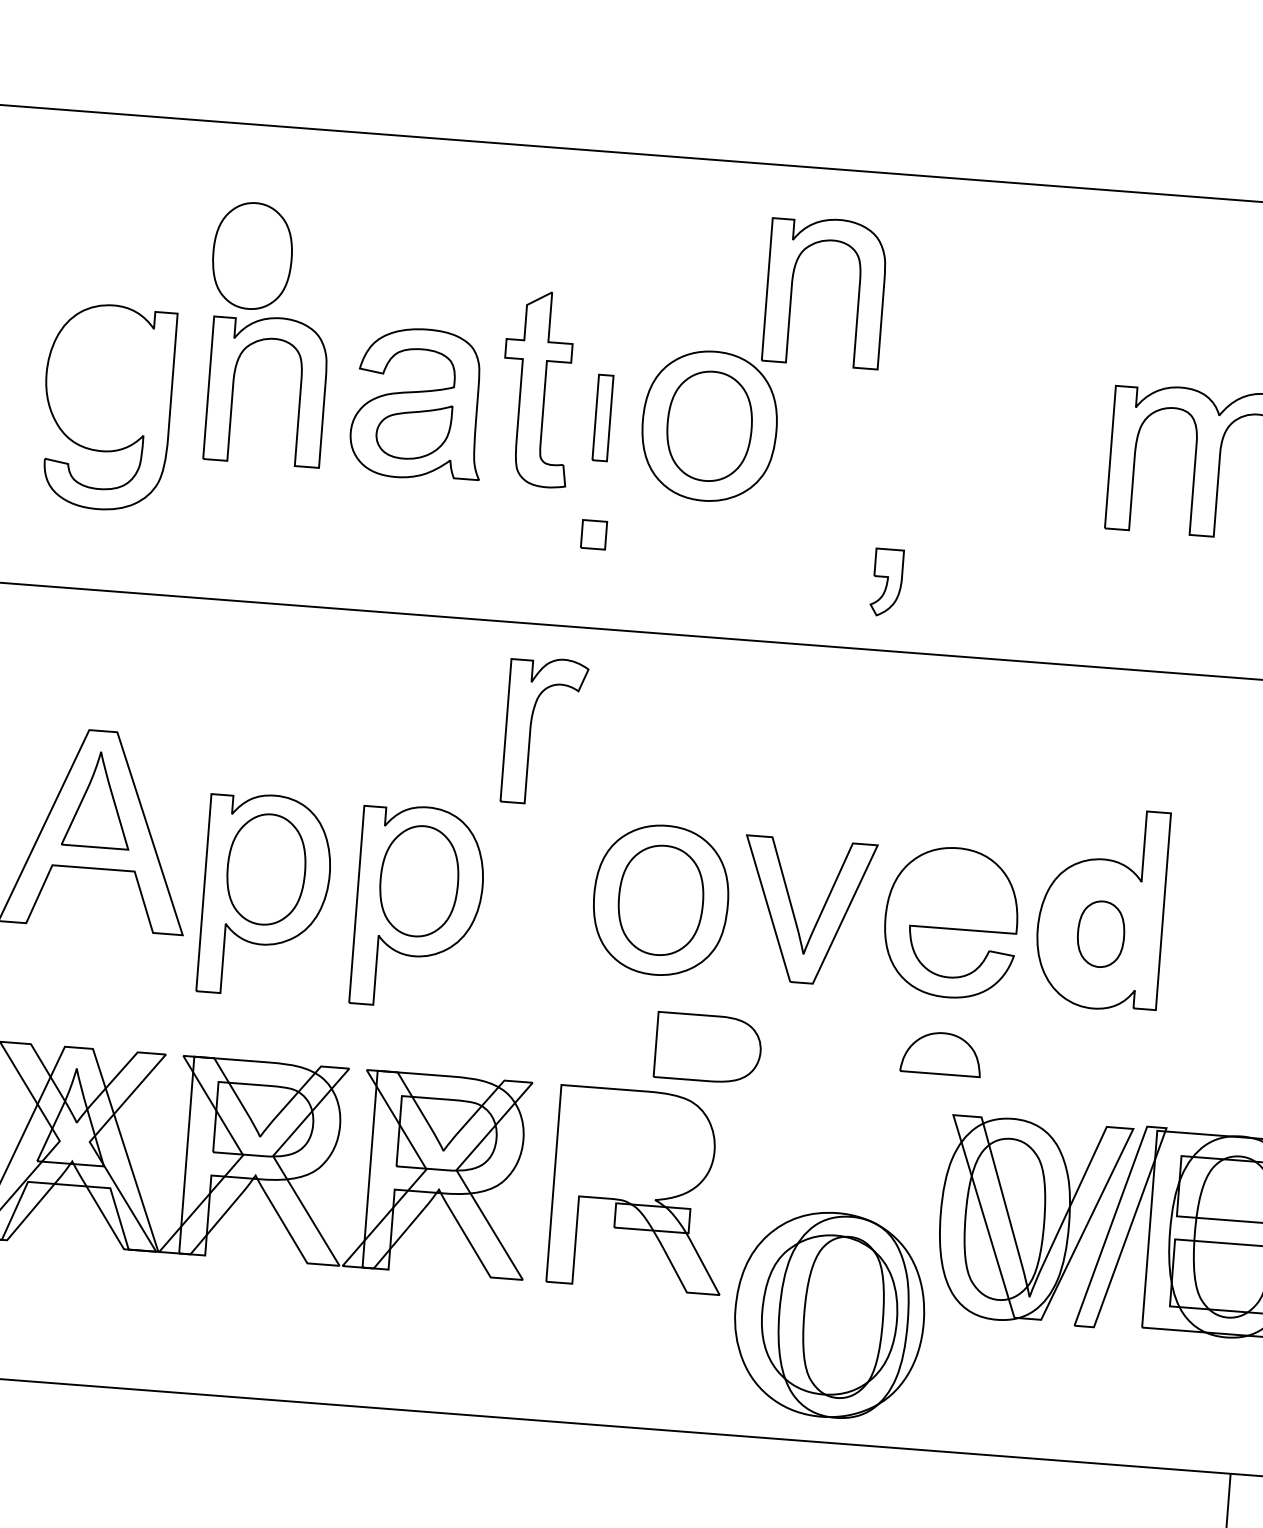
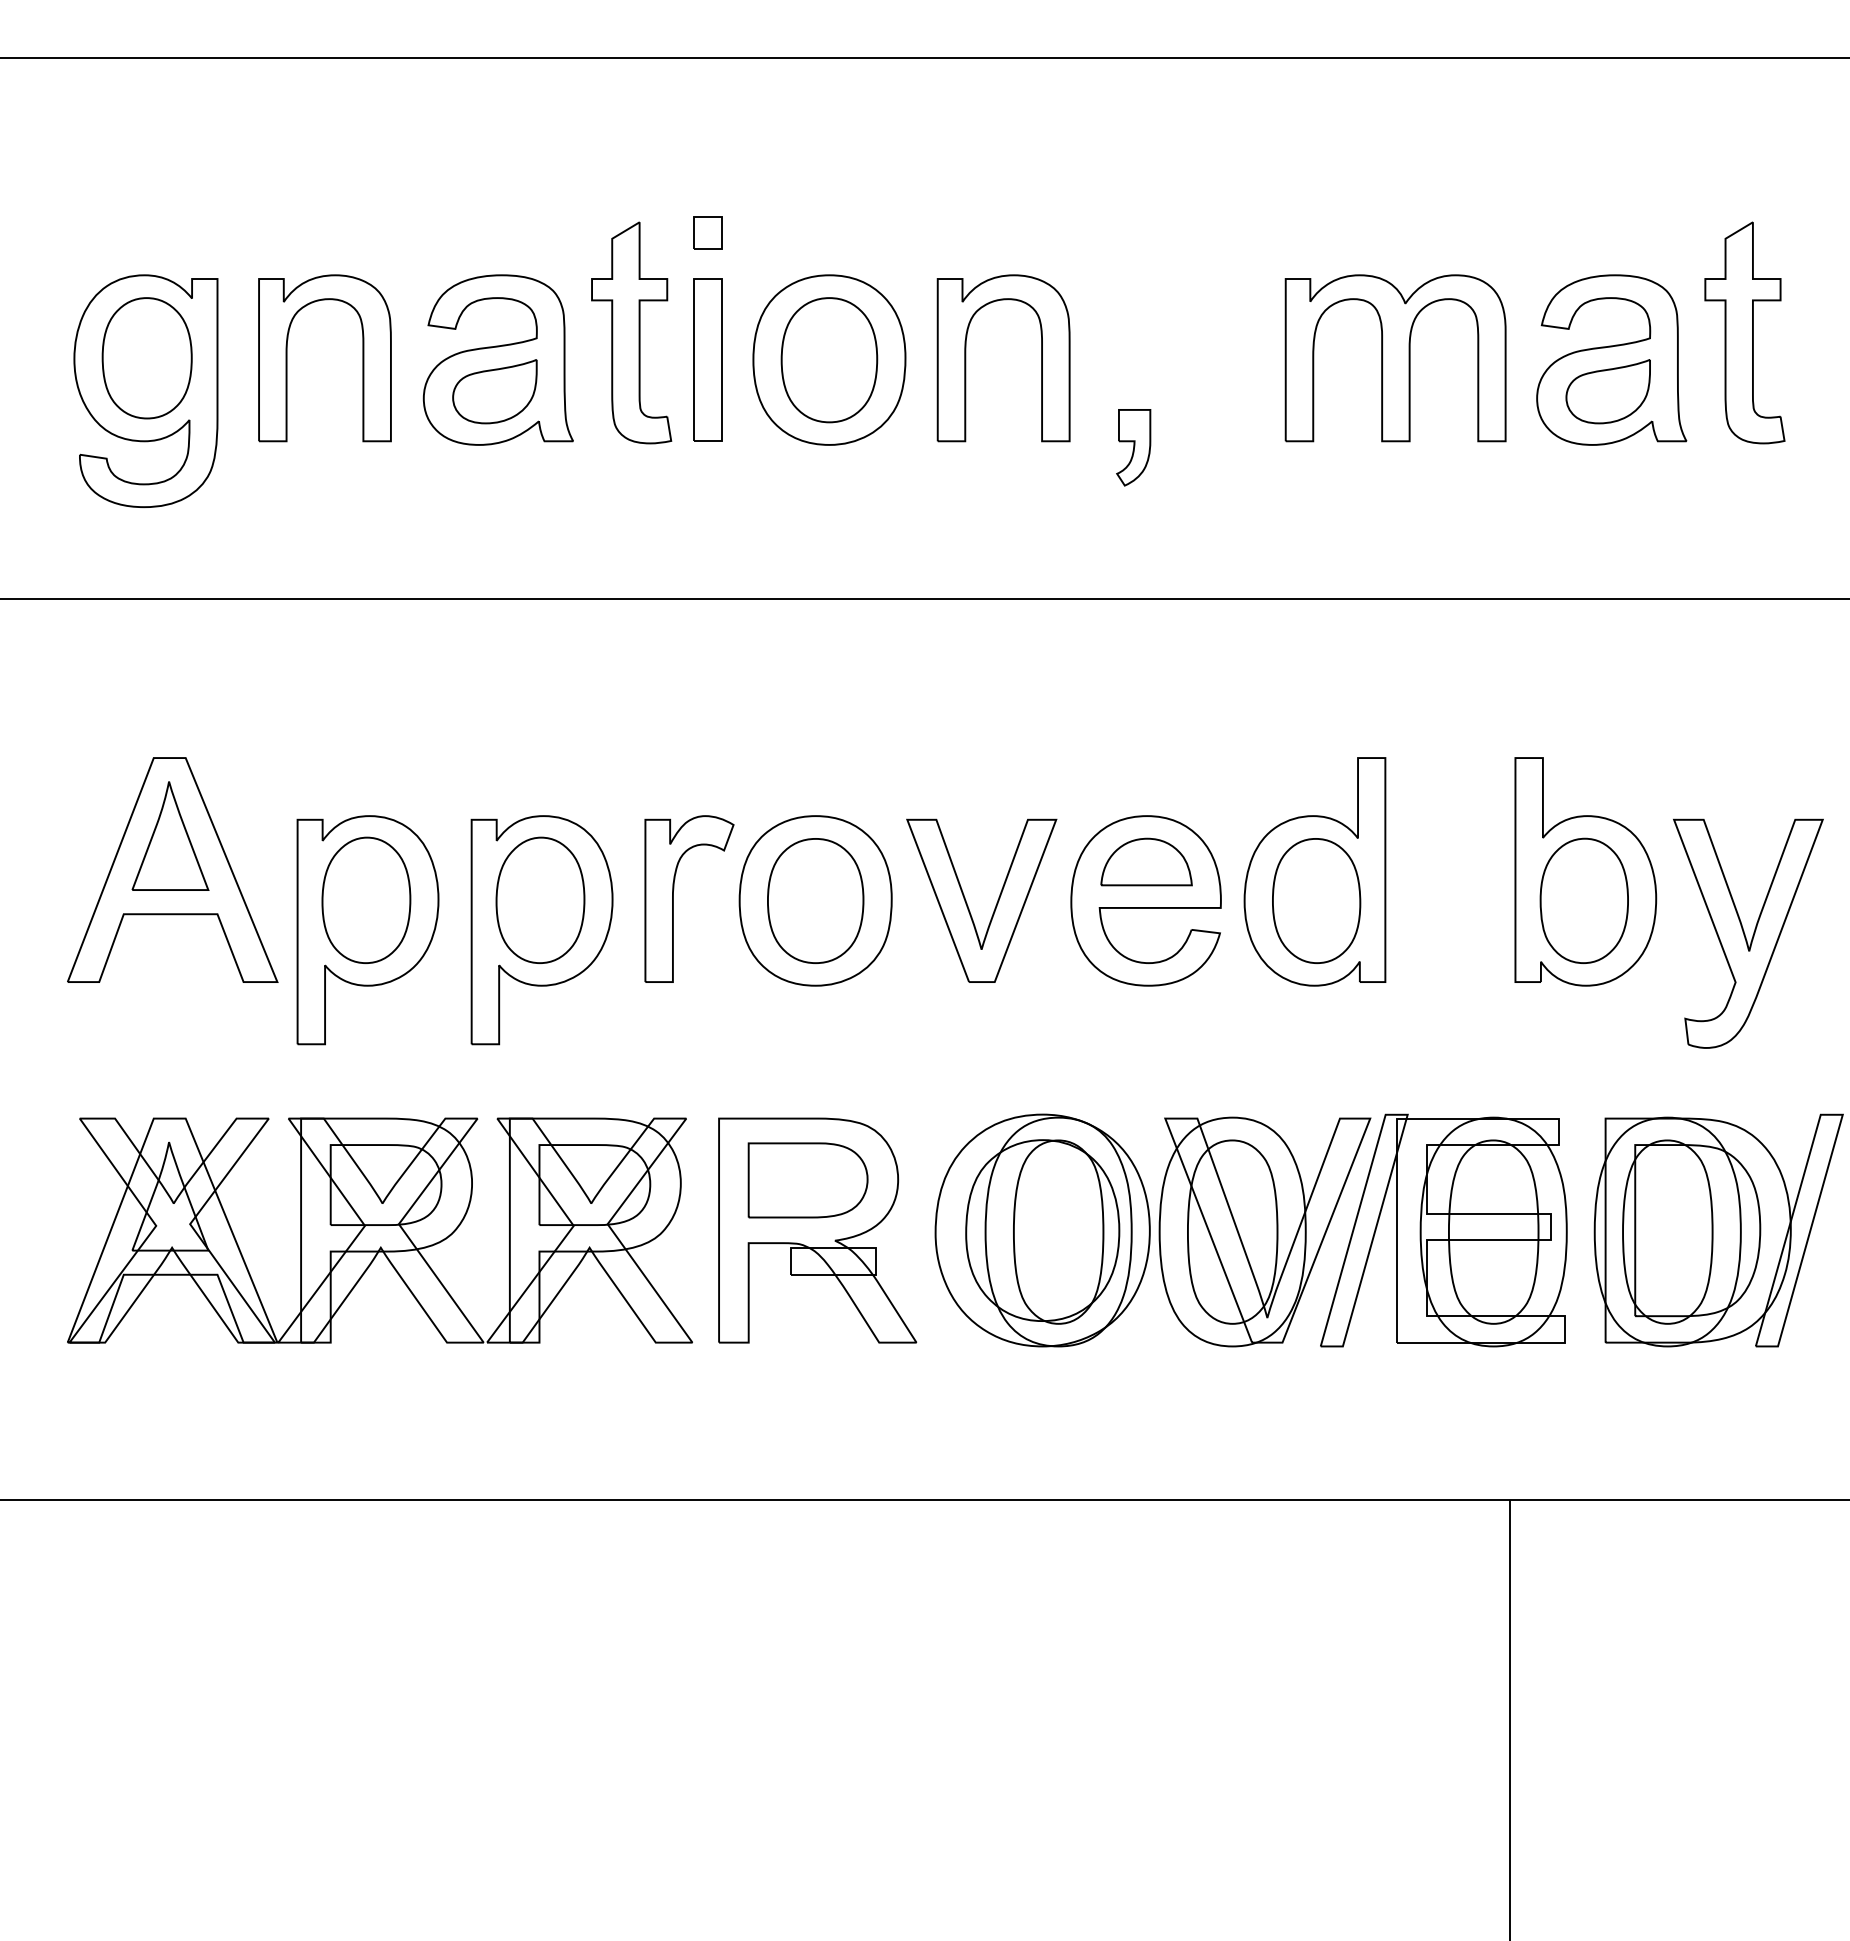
part: (251, 256) -> (146, 358), moved
part: (792, 289) -> (966, 358), moved
part: (602, 417) -> (707, 359), size x1.67
part: (593, 534) -> (707, 232), moved
part: (886, 582) -> (1133, 447), moved
part: (530, 730) -> (673, 898), moved
part: (1100, 933) -> (1316, 900), size x1.67
part: (707, 1048) -> (807, 1180), moved
part: (941, 1053) -> (1146, 861), moved
part: (829, 1314) -> (1042, 1230), moved

